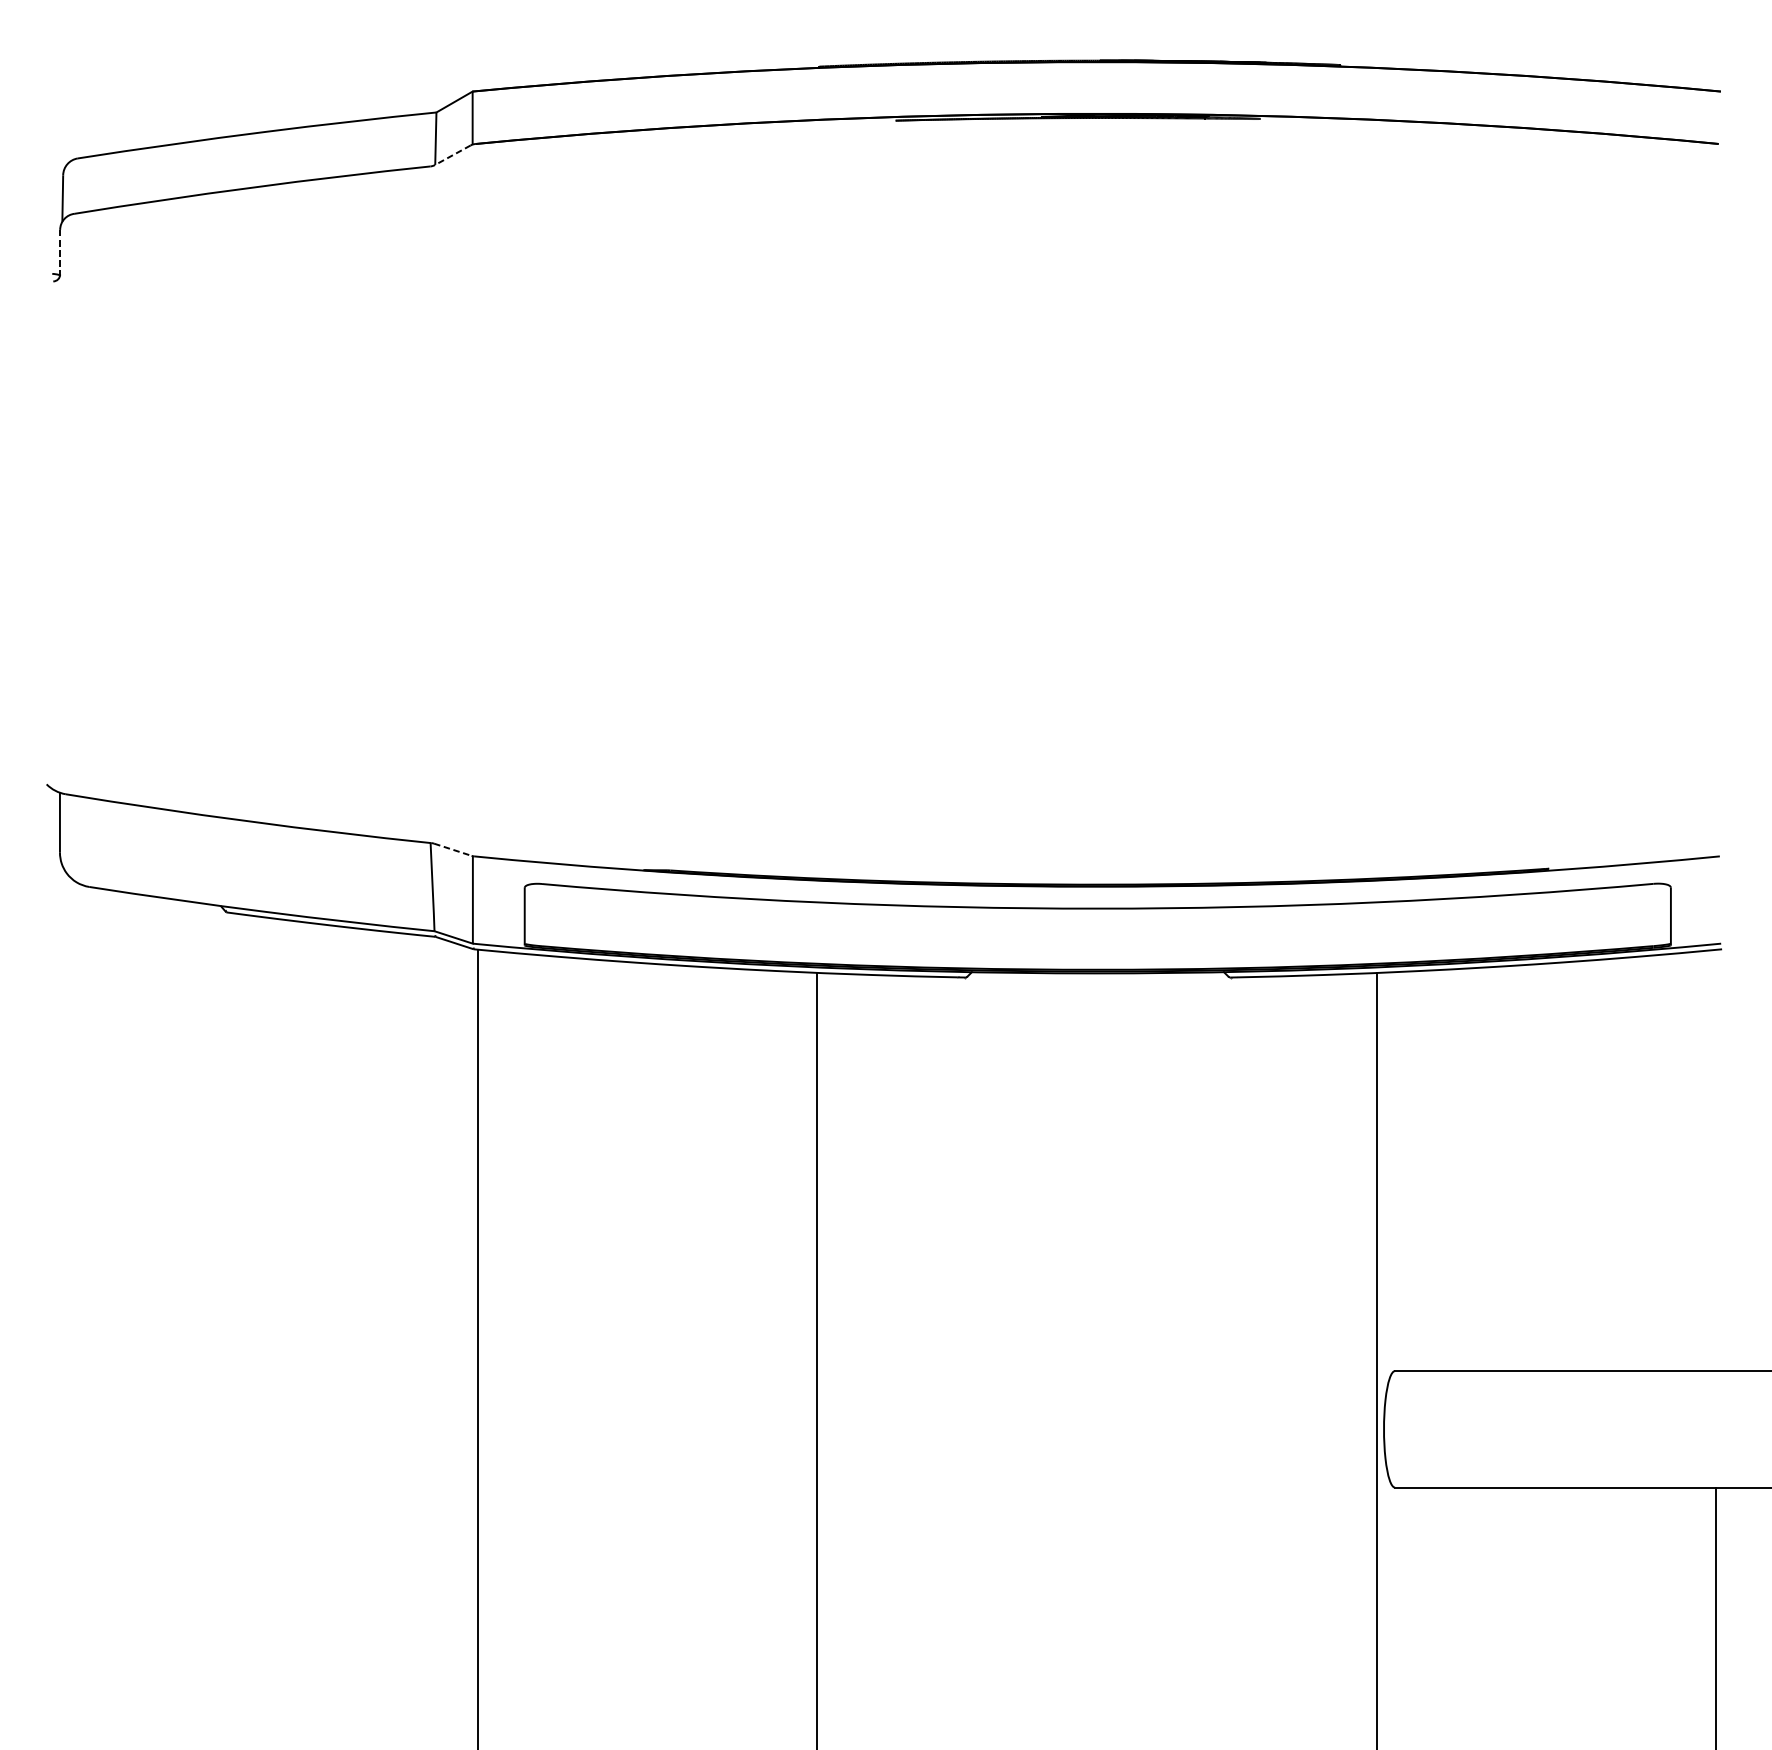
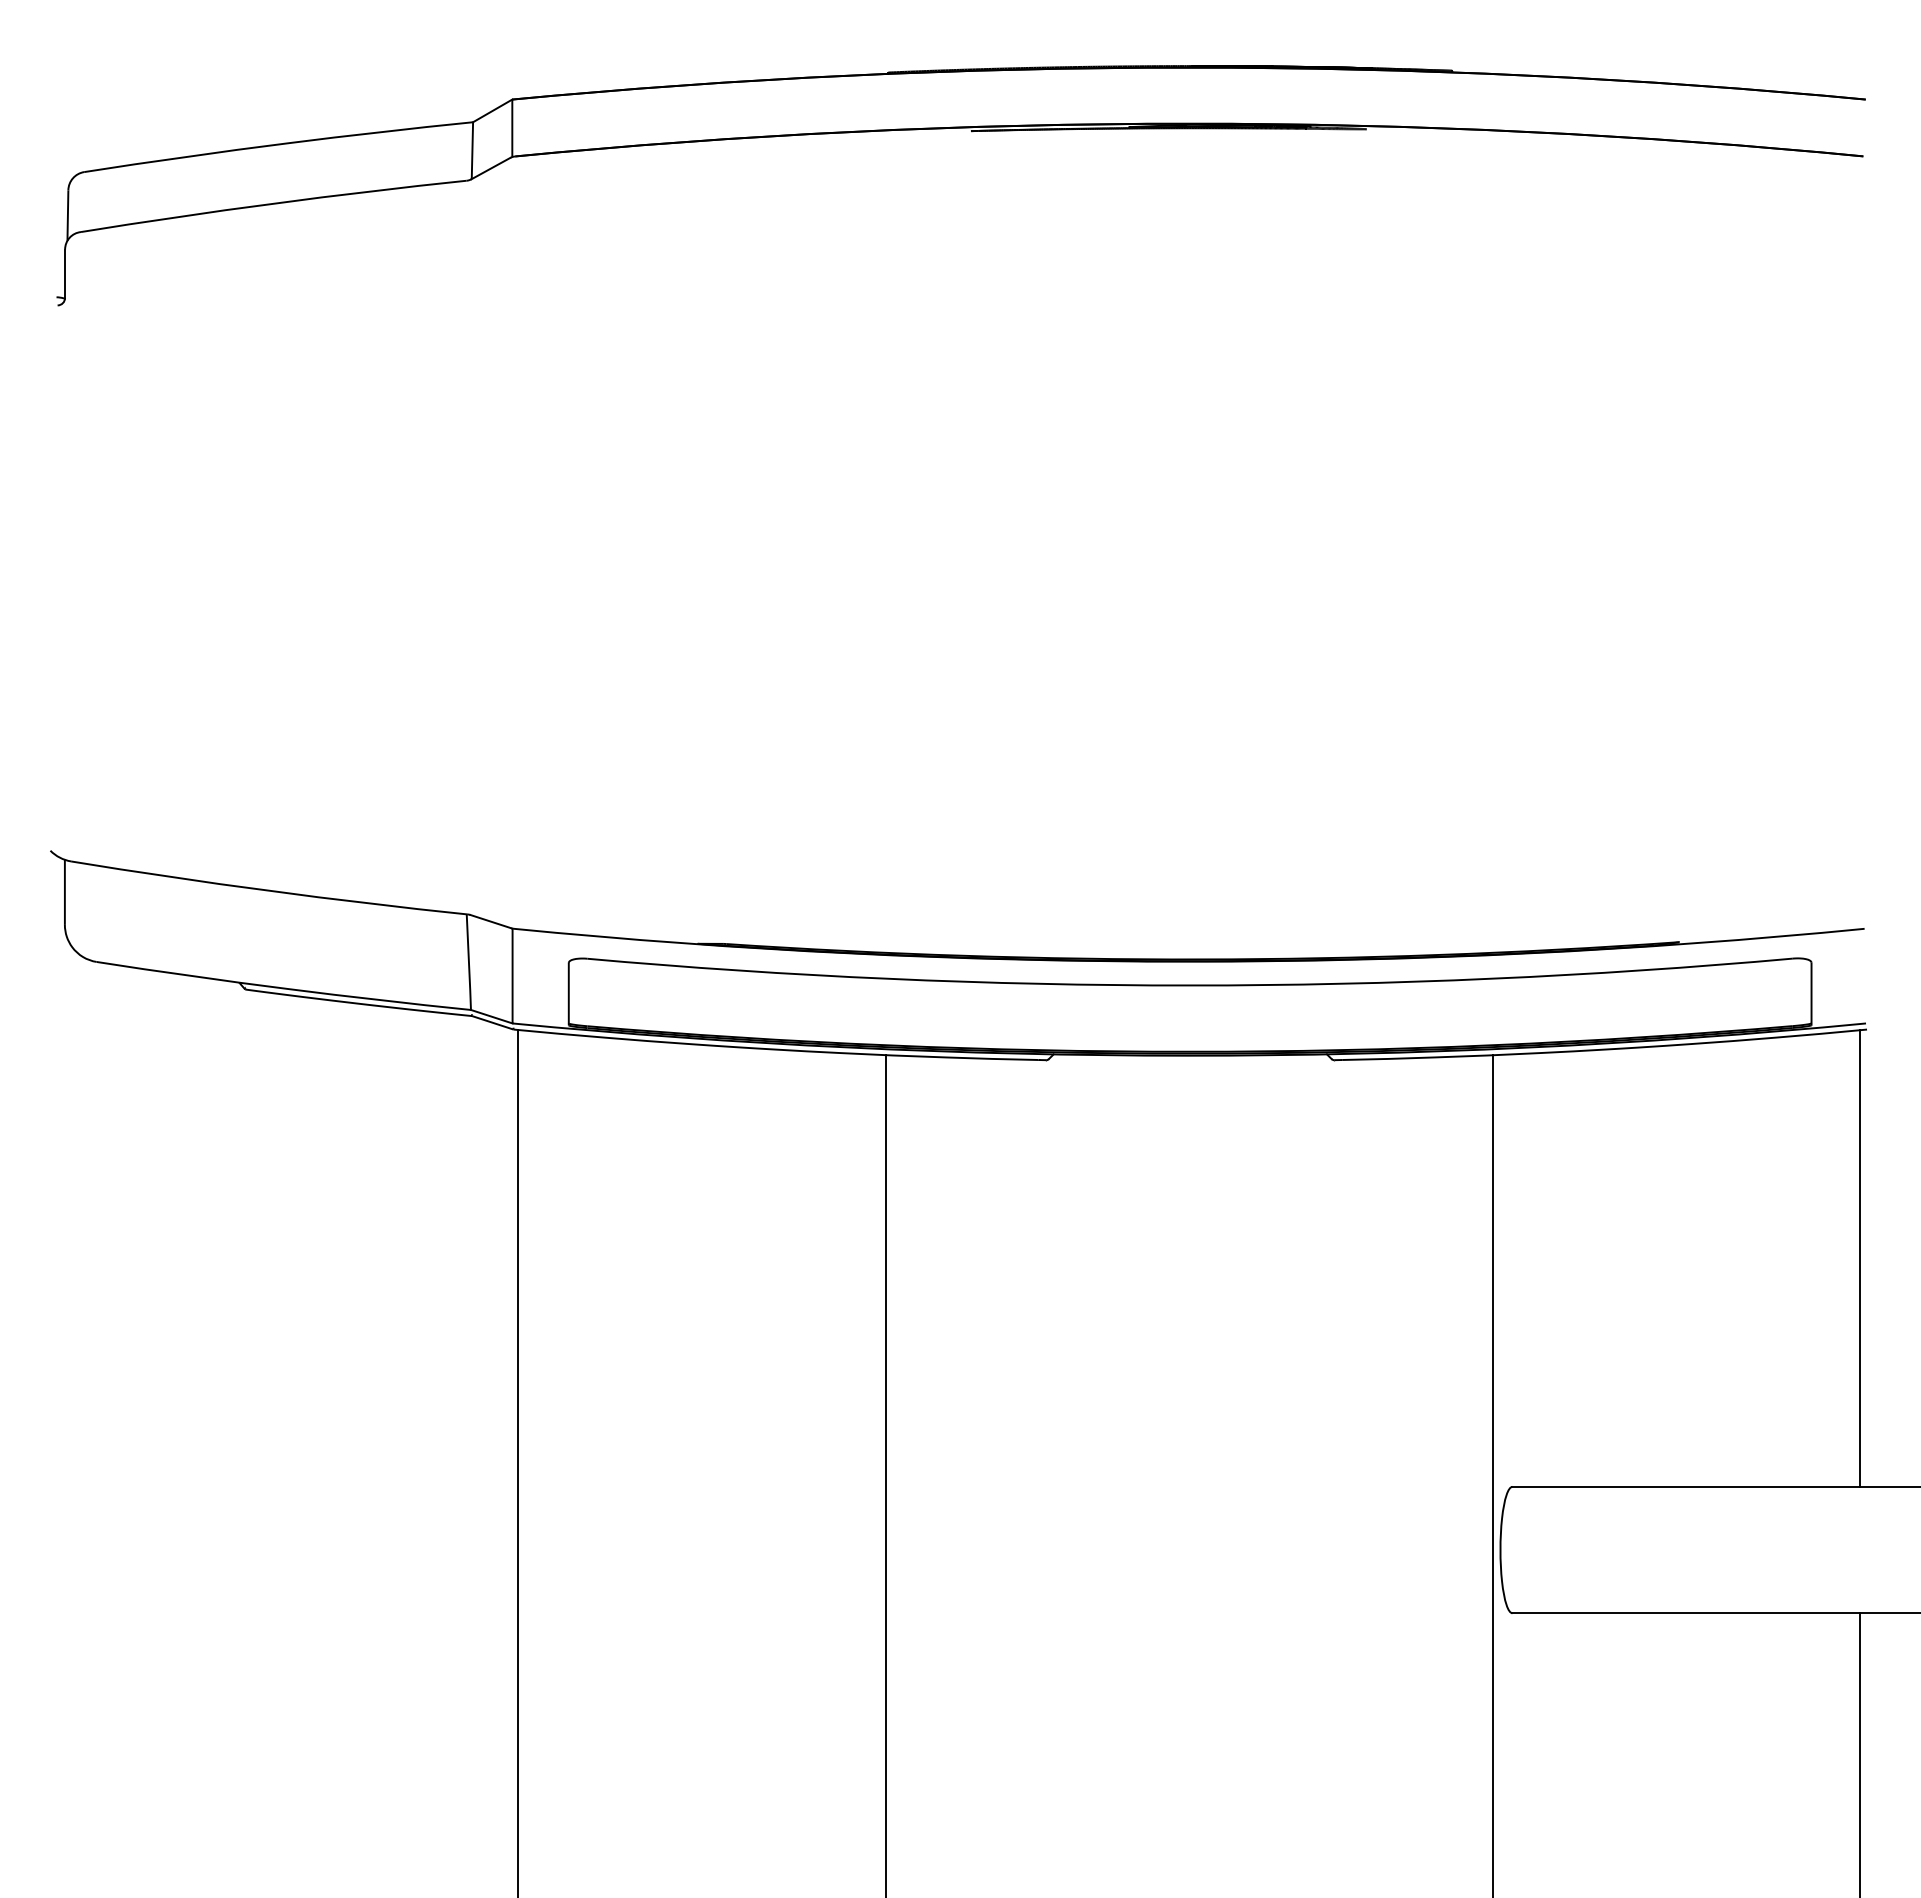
line: (452, 155) -> (490, 168), dashed -> solid
line: (60, 252) -> (65, 274), dashed -> solid
line: (453, 849) -> (491, 921), dashed -> solid
line: (1716, 1160) -> (1860, 1258), added

